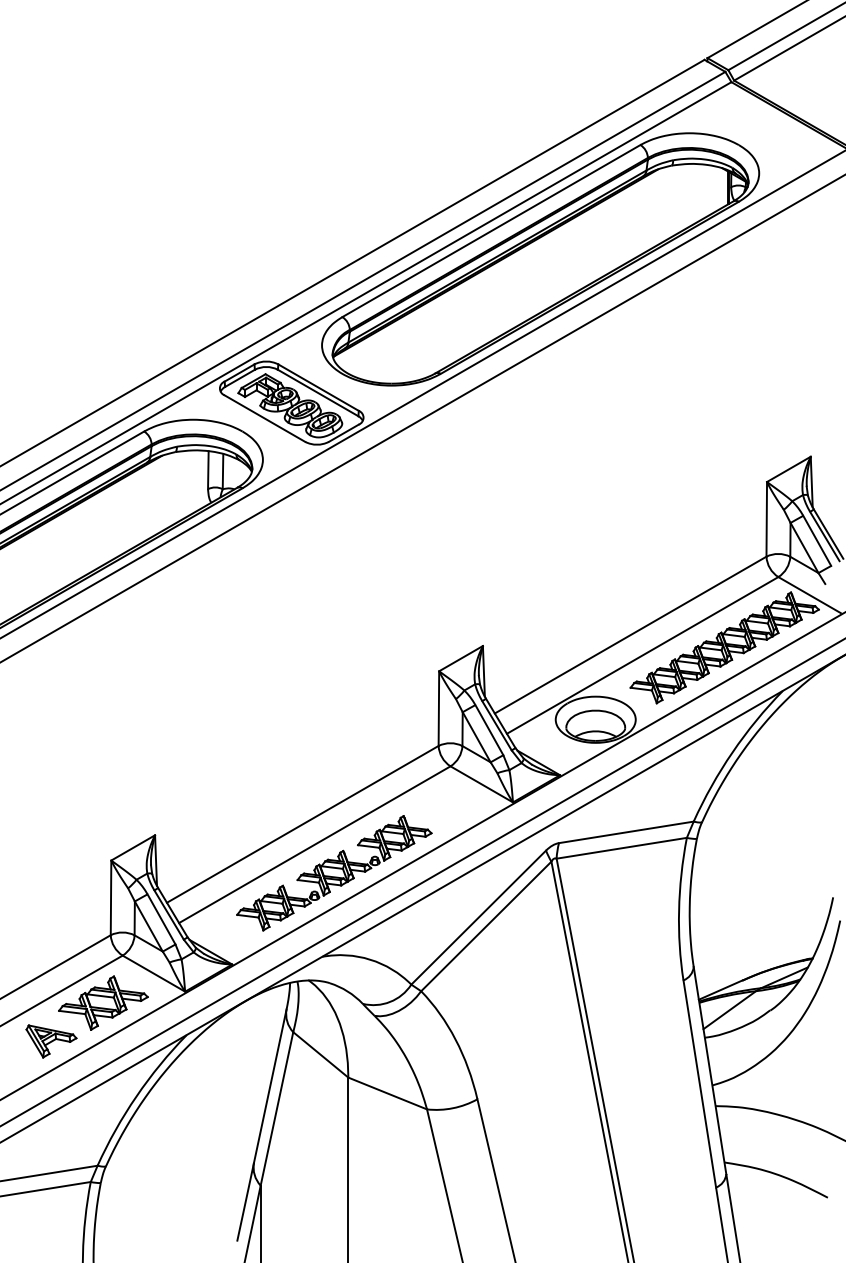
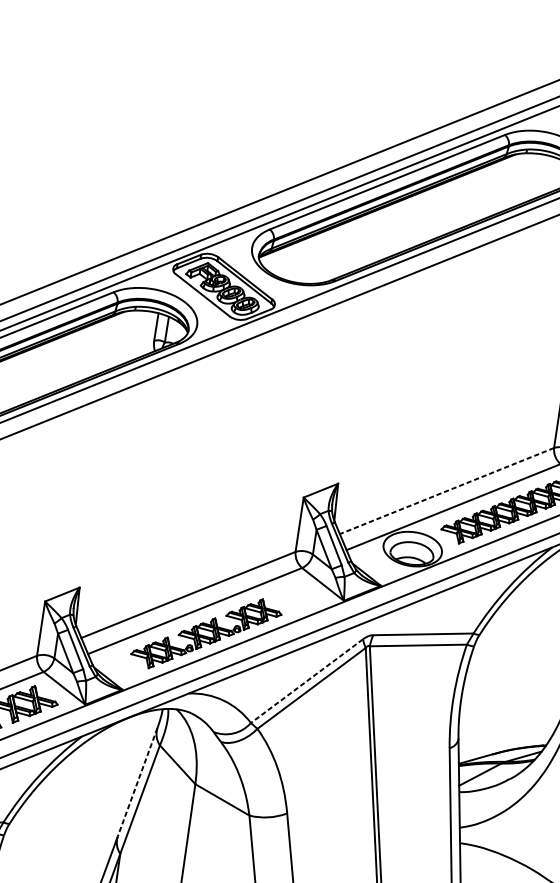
line: (630, 635) -> (446, 491), solid -> dashed
line: (478, 917) -> (306, 681), solid -> dashed
line: (270, 1086) -> (137, 782), solid -> dashed

